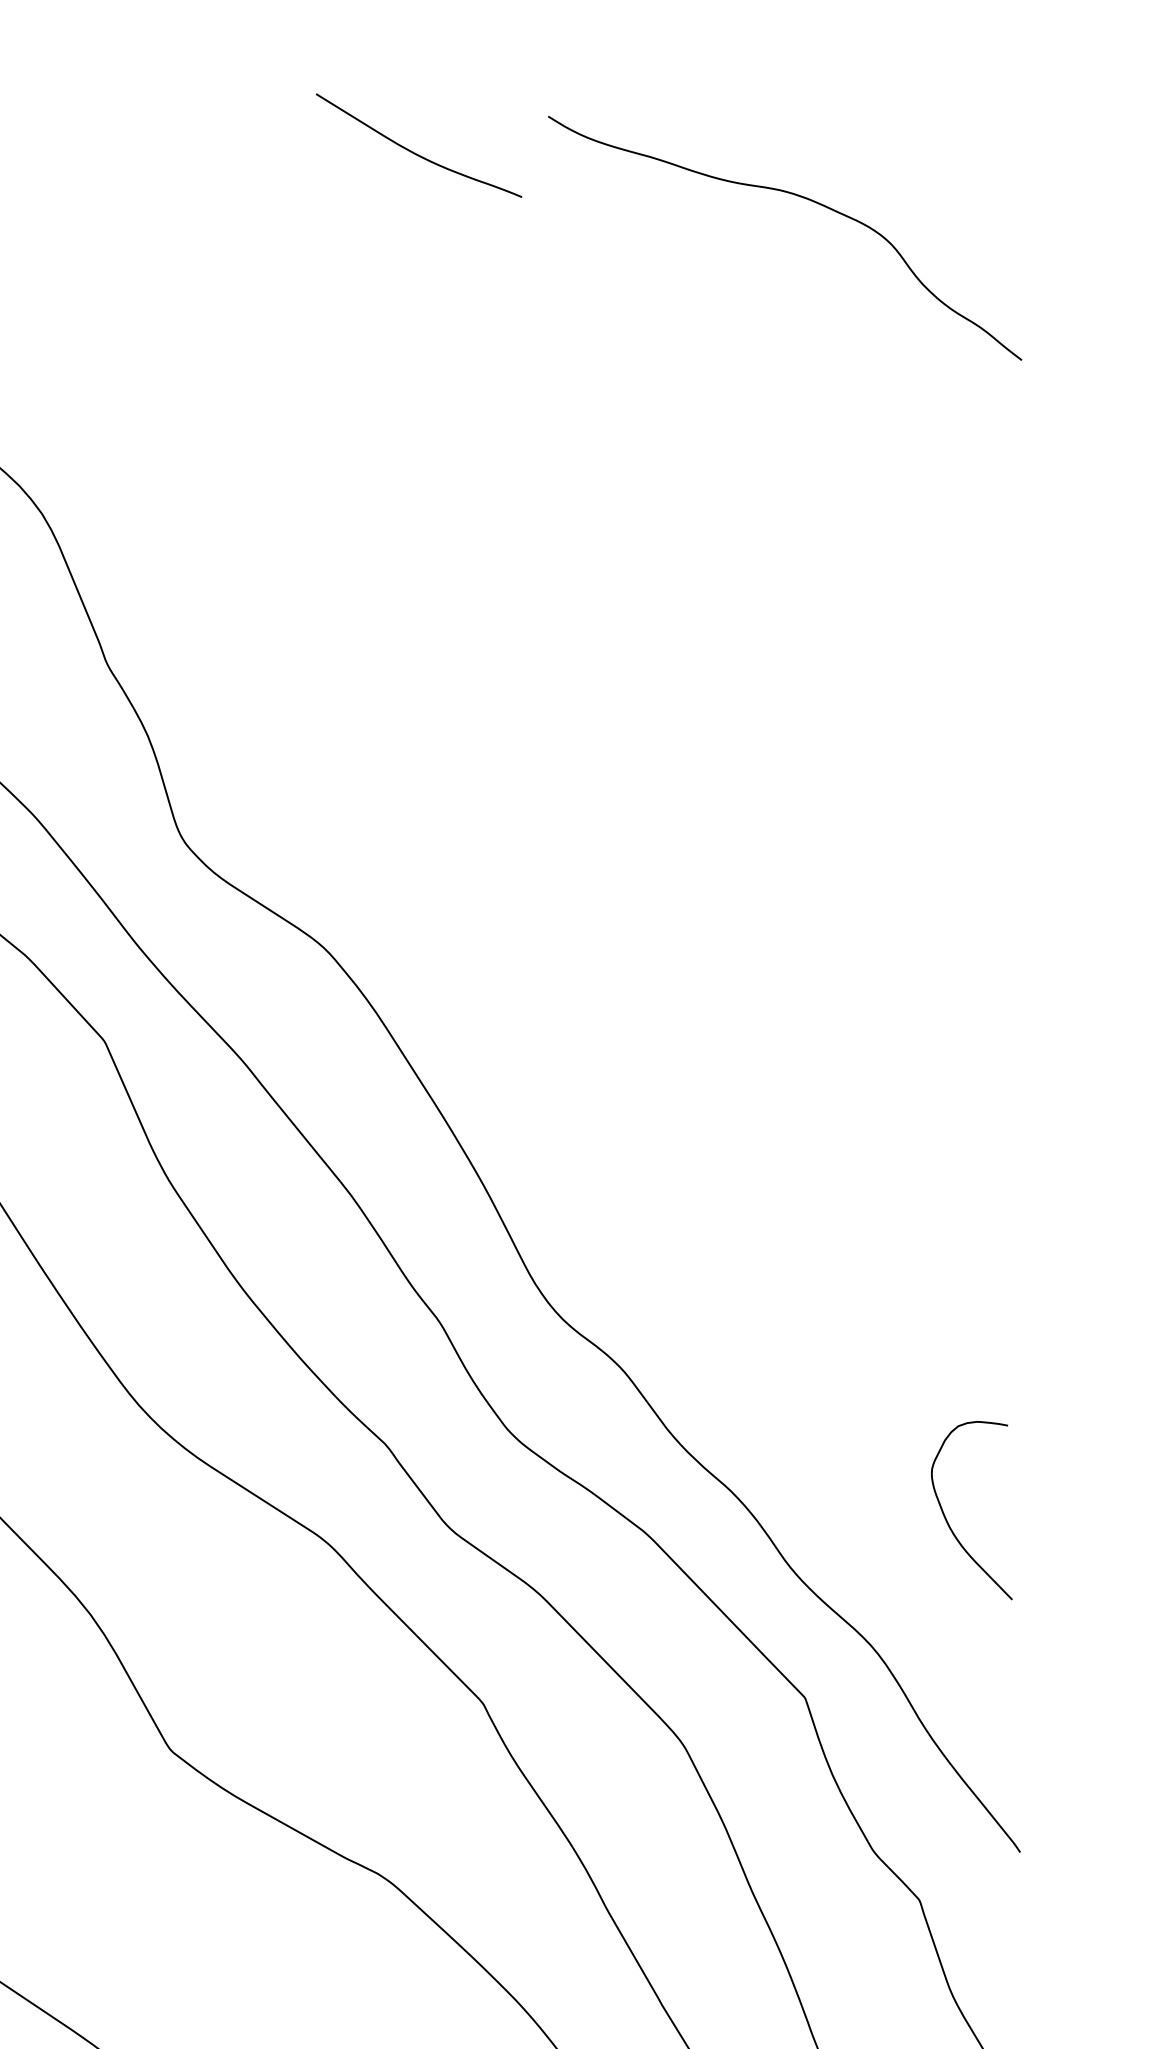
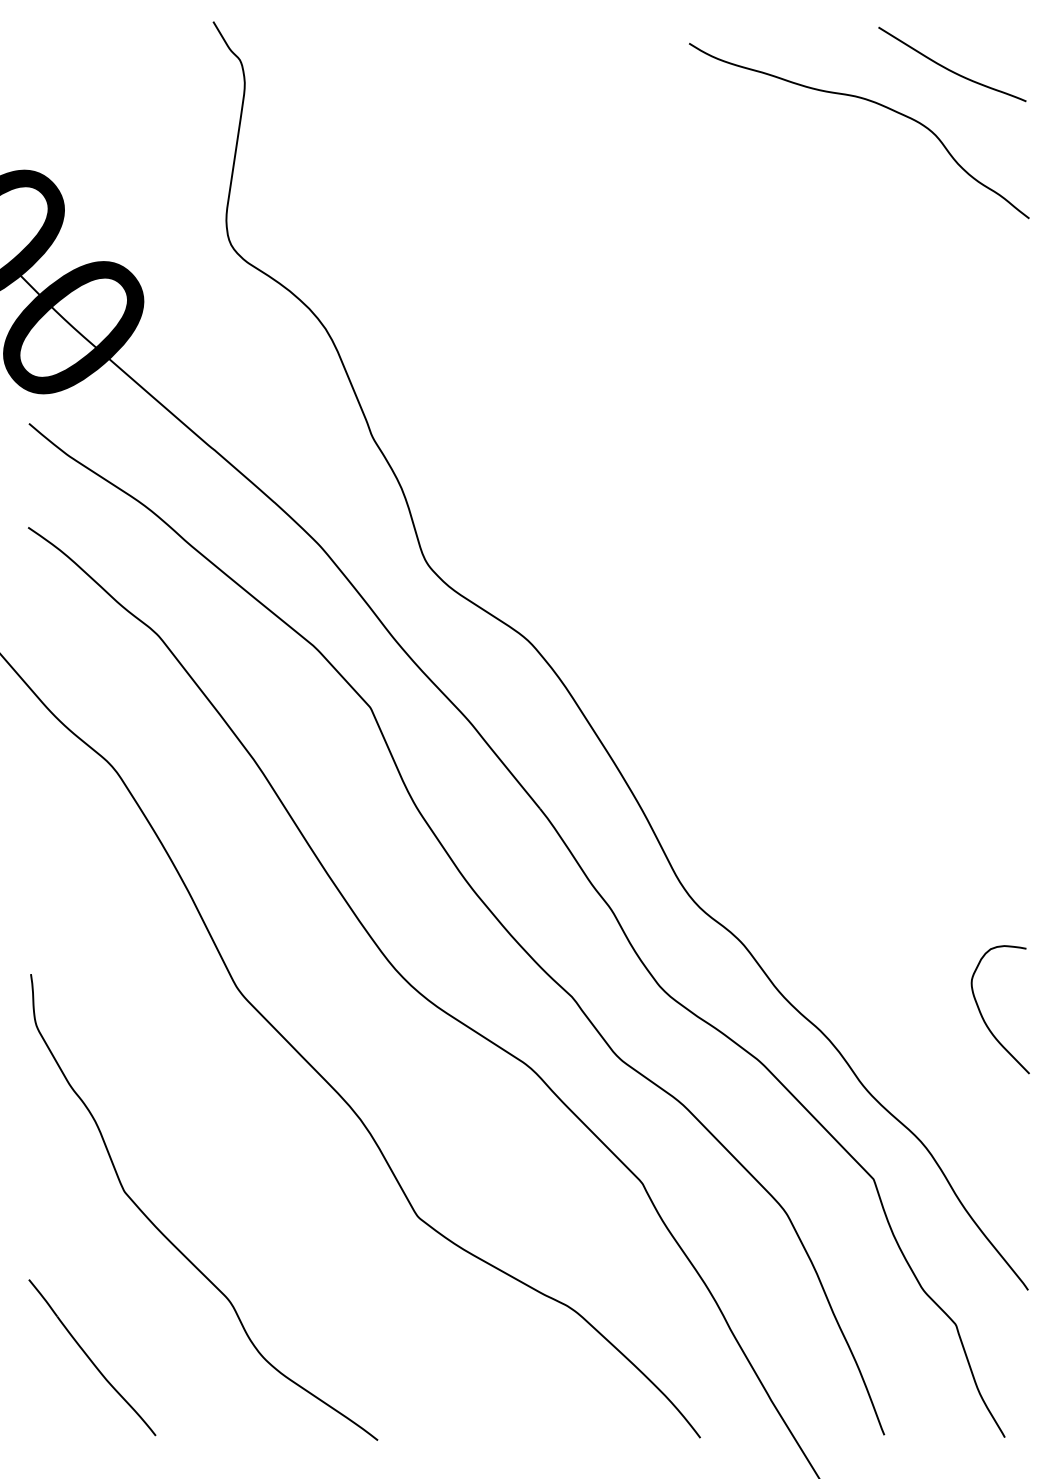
curve: (416, 152) -> (950, 69), moved
curve: (946, 1517) -> (982, 1014), moved

